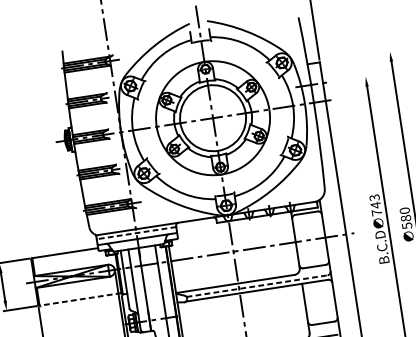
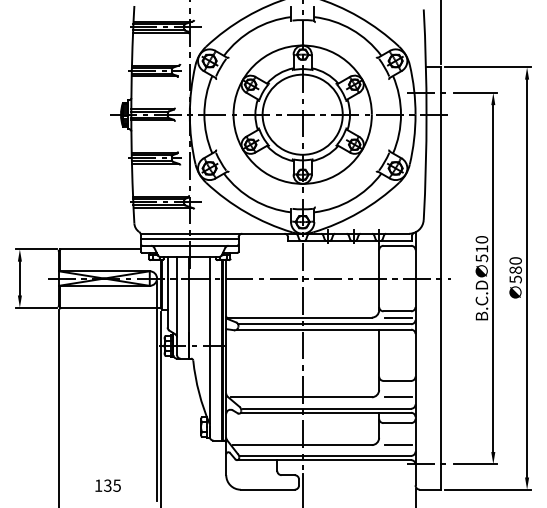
line: (357, 56) -> (487, 67), added
line: (350, 78) -> (474, 92), added
text: (375, 205) -> (481, 249), 743 -> 510
line: (136, 233) -> (189, 238), dashed -> solid
line: (316, 271) -> (398, 317), added
line: (256, 286) -> (324, 324), dashed -> solid
line: (79, 299) -> (109, 307), dashed -> solid

